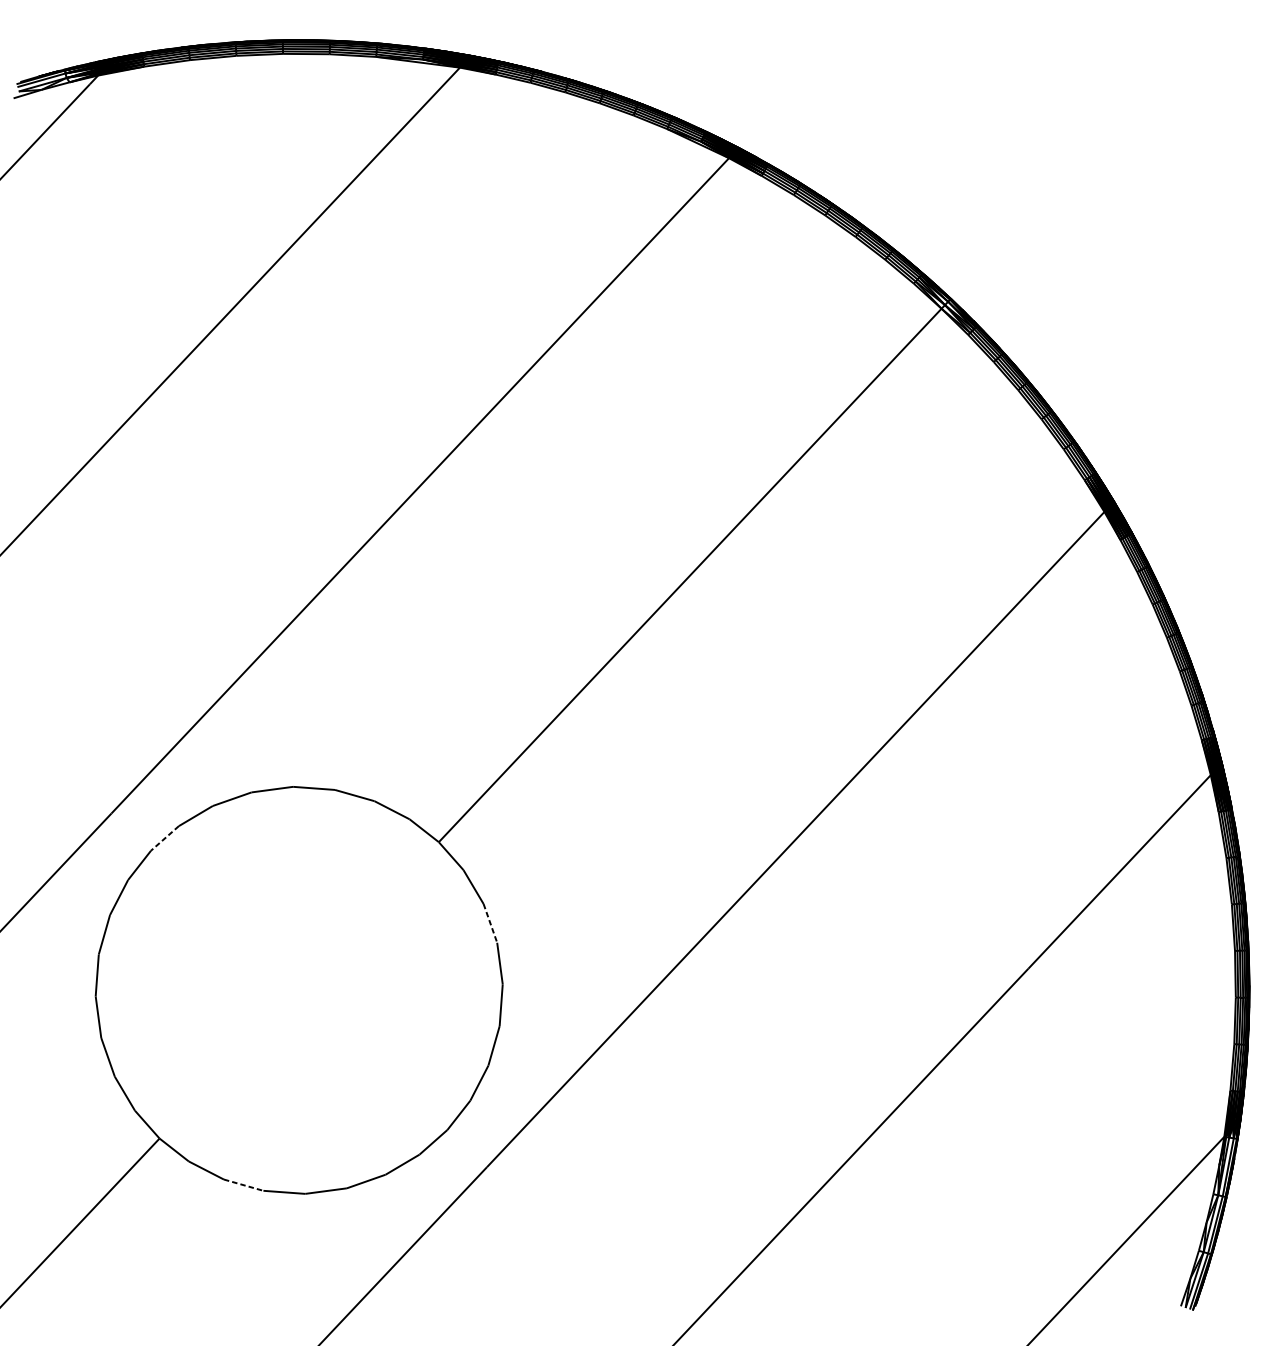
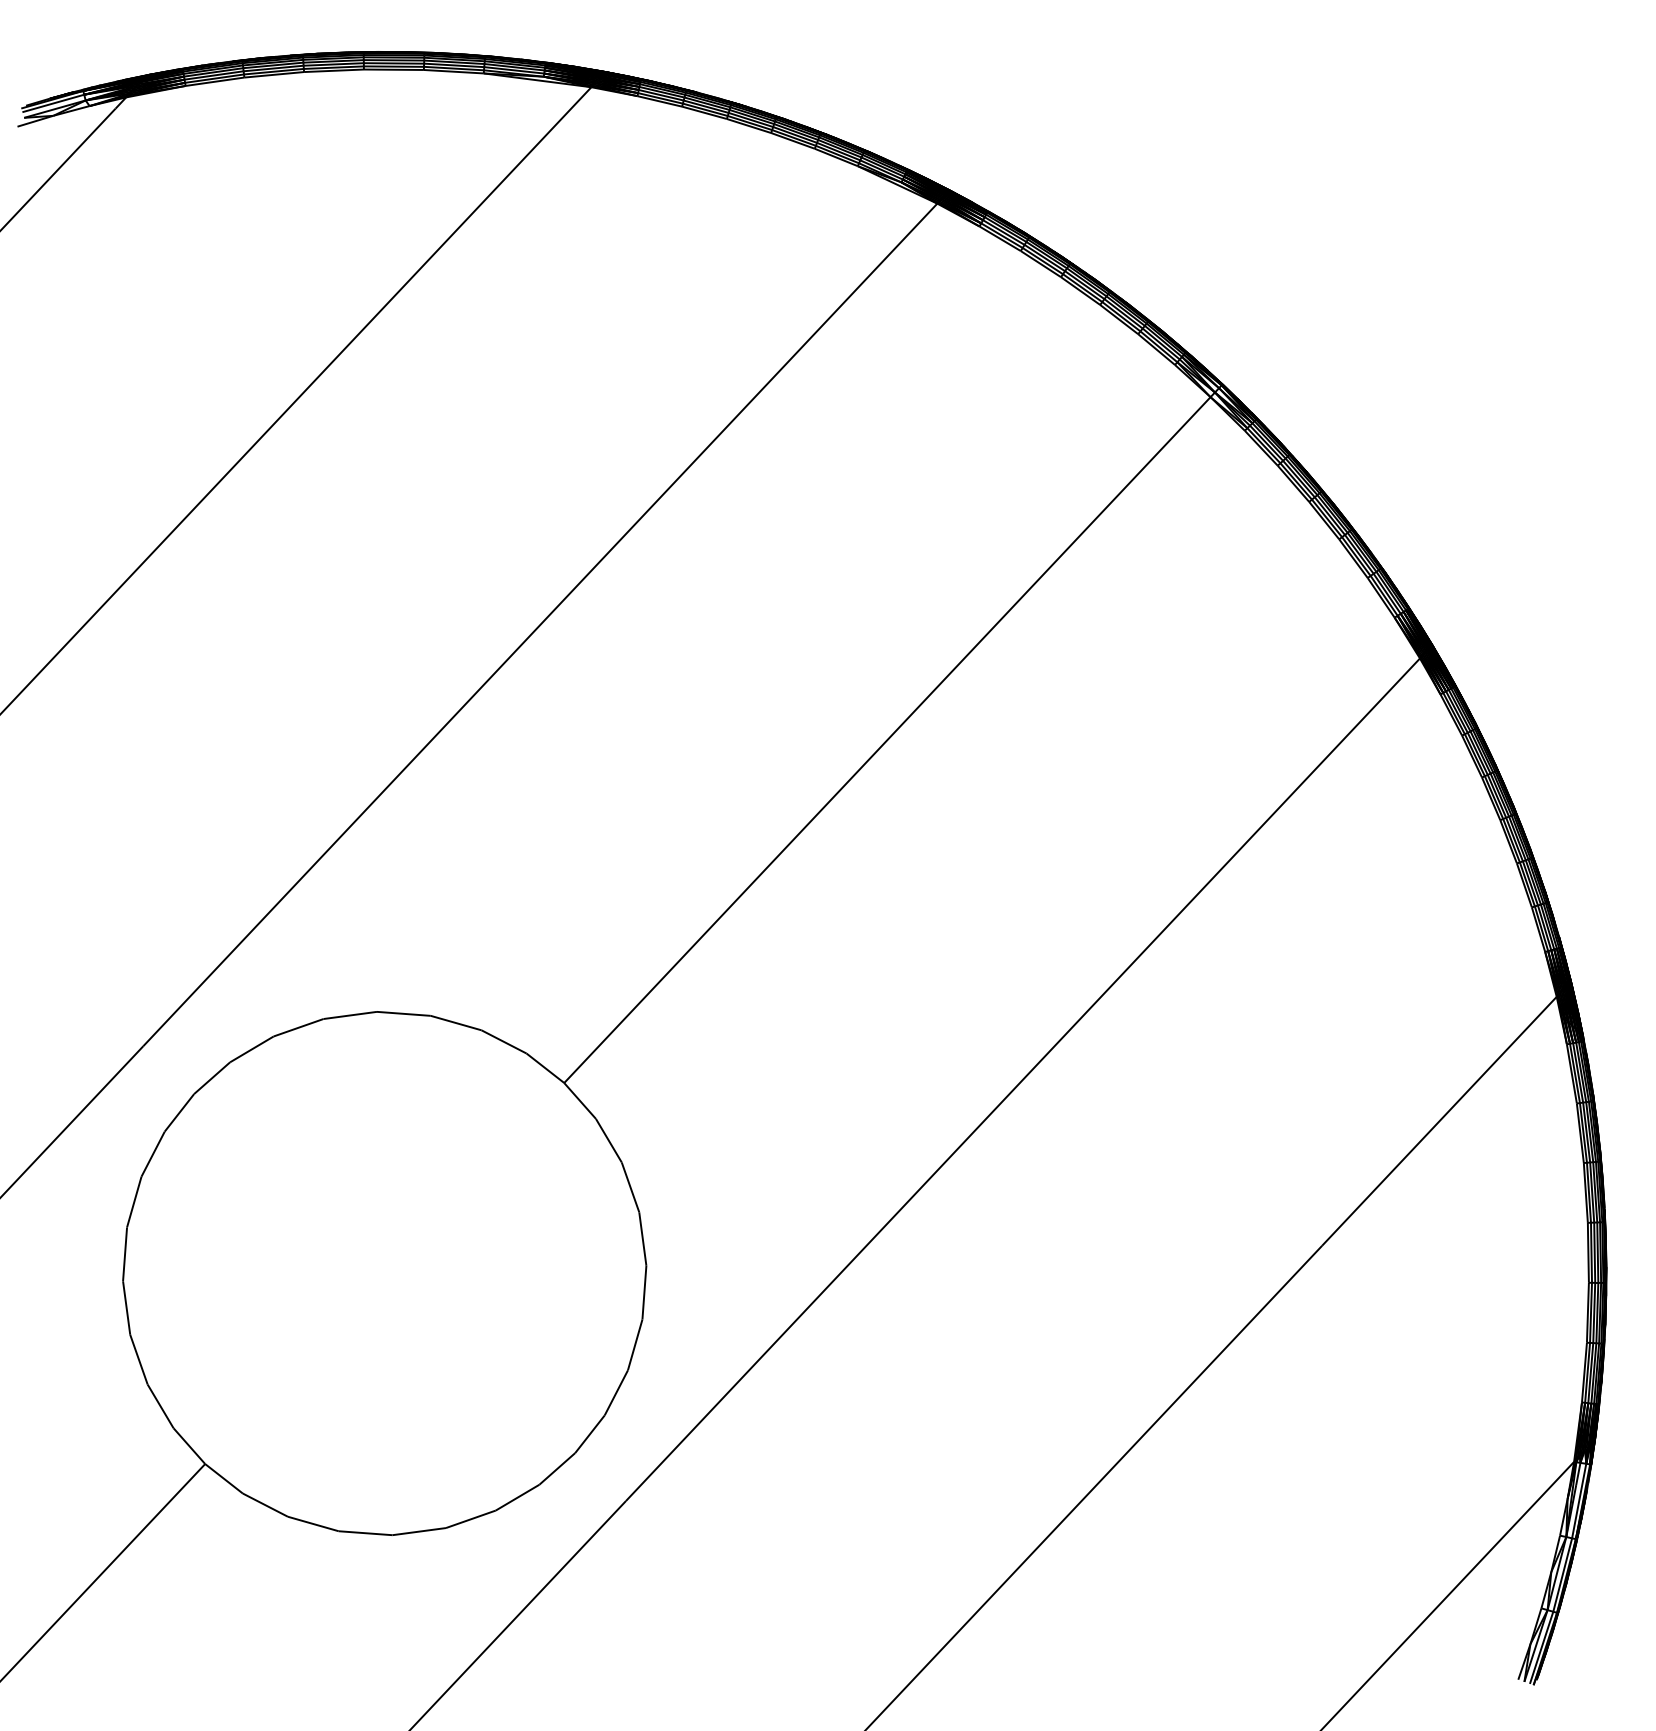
line: (165, 838) -> (212, 1078), dashed -> solid
line: (490, 923) -> (630, 1187), dashed -> solid
line: (243, 1185) -> (313, 1524), dashed -> solid

